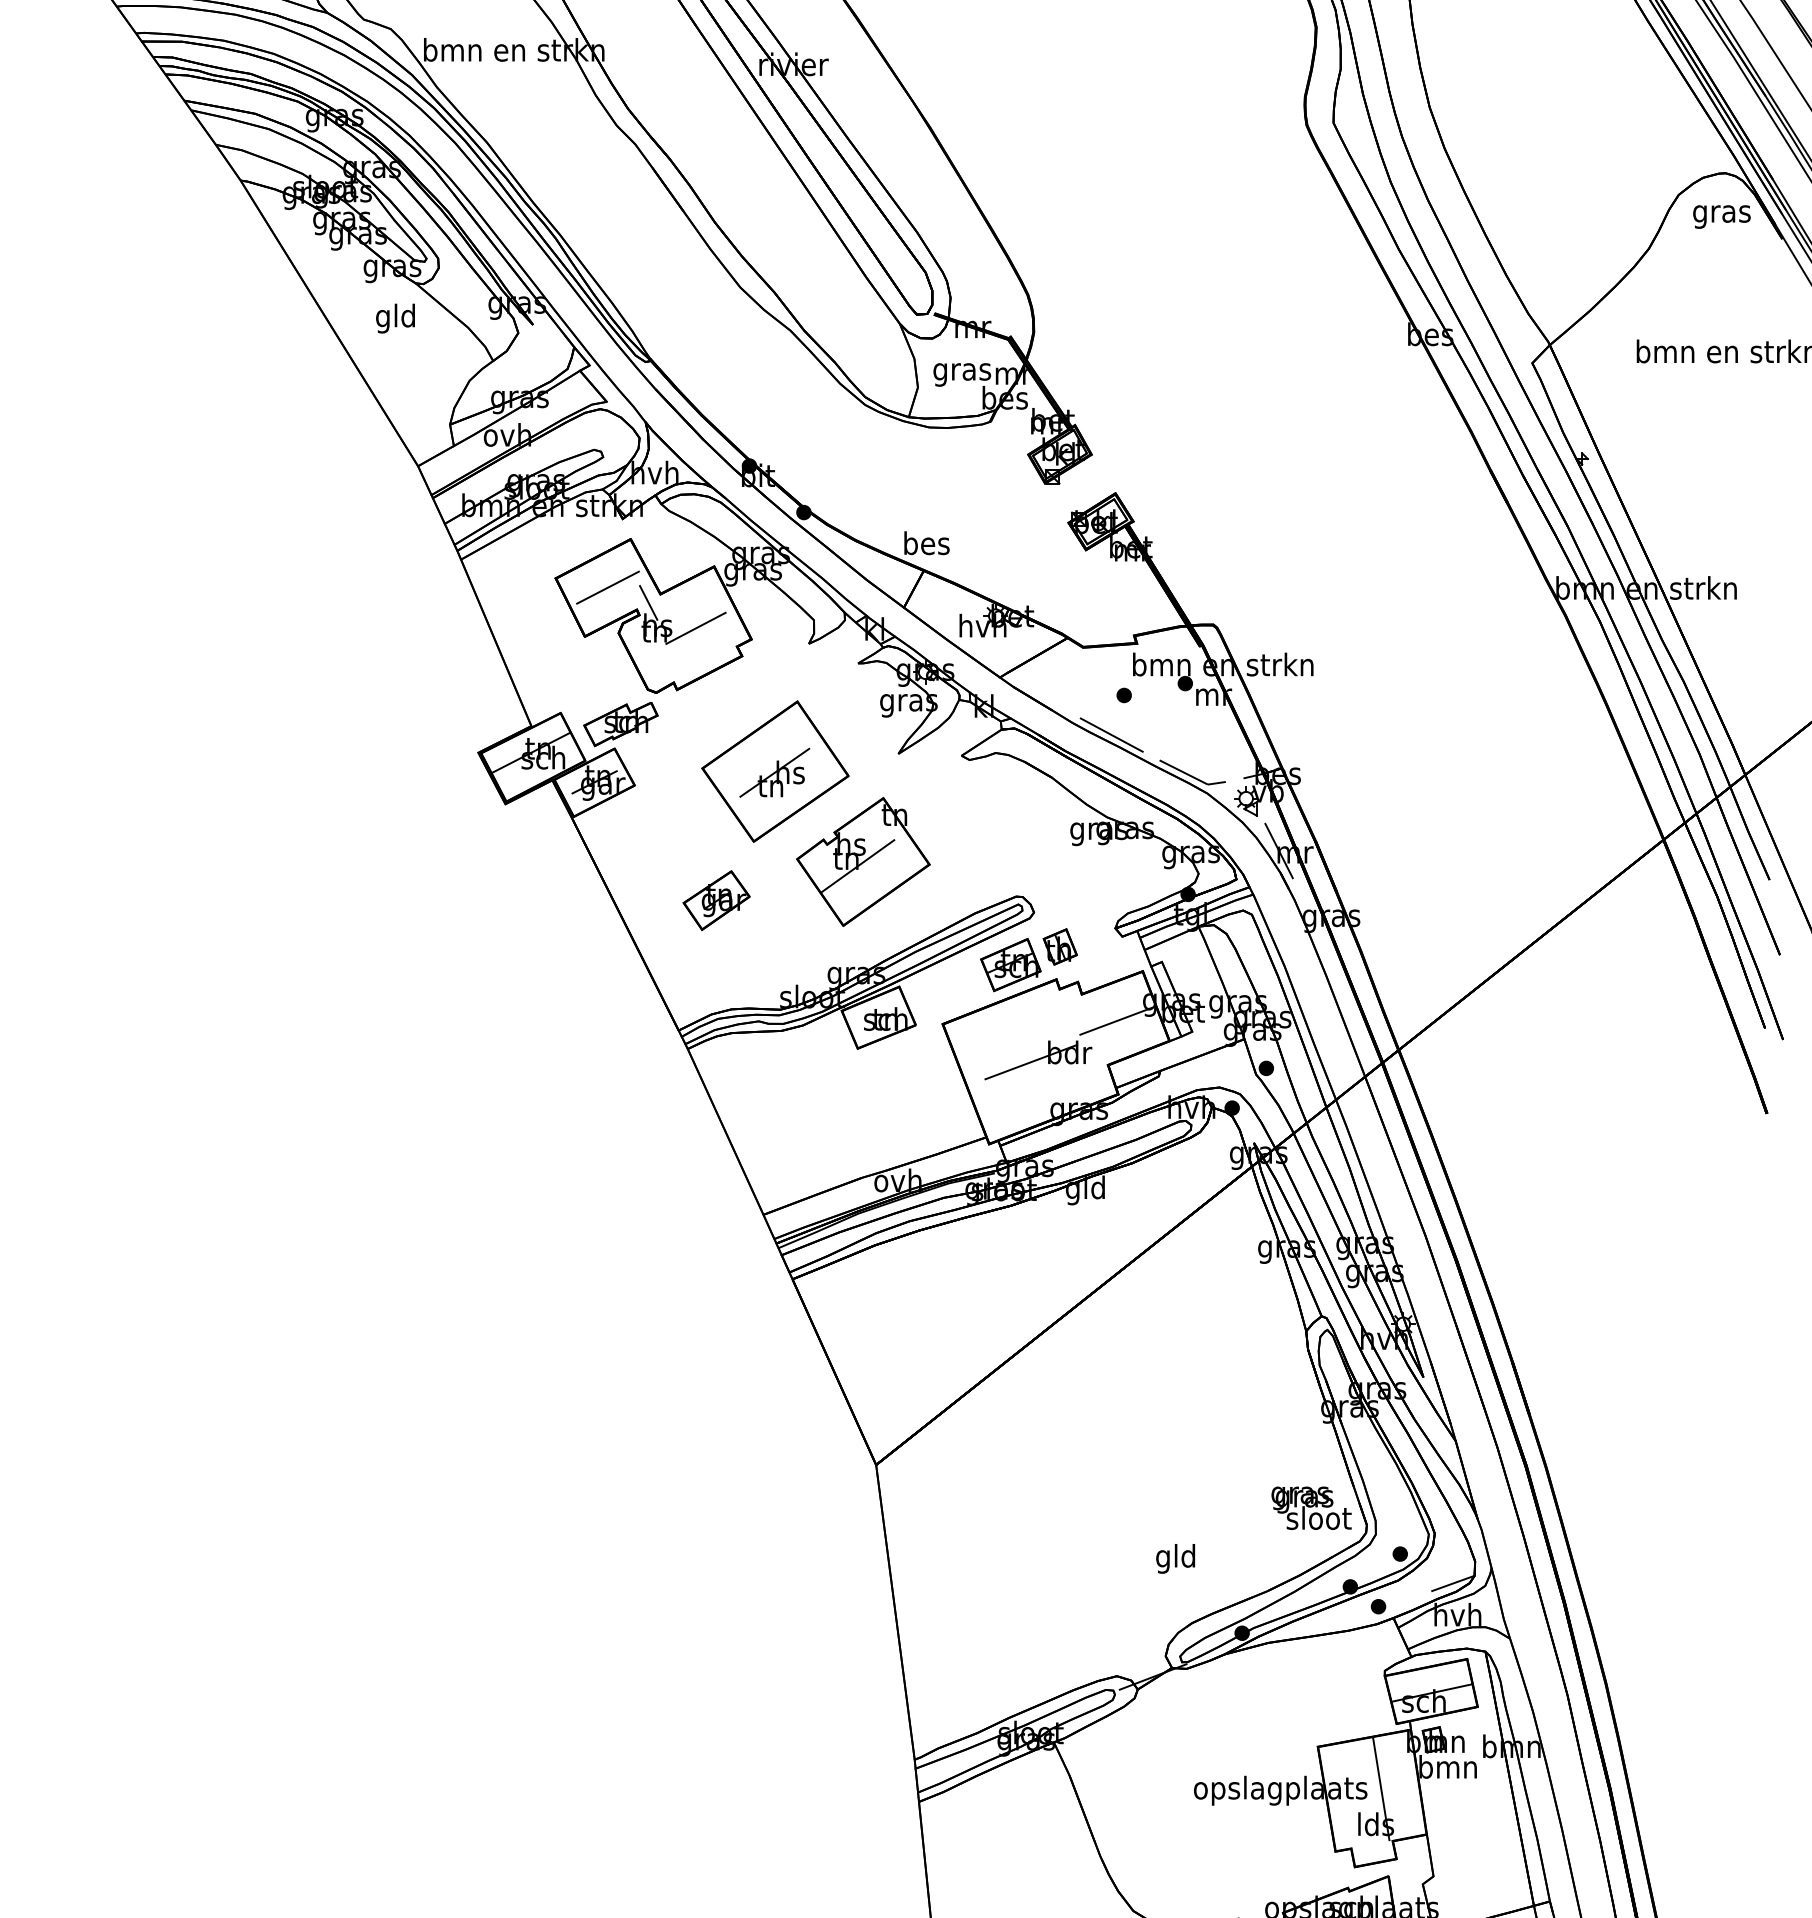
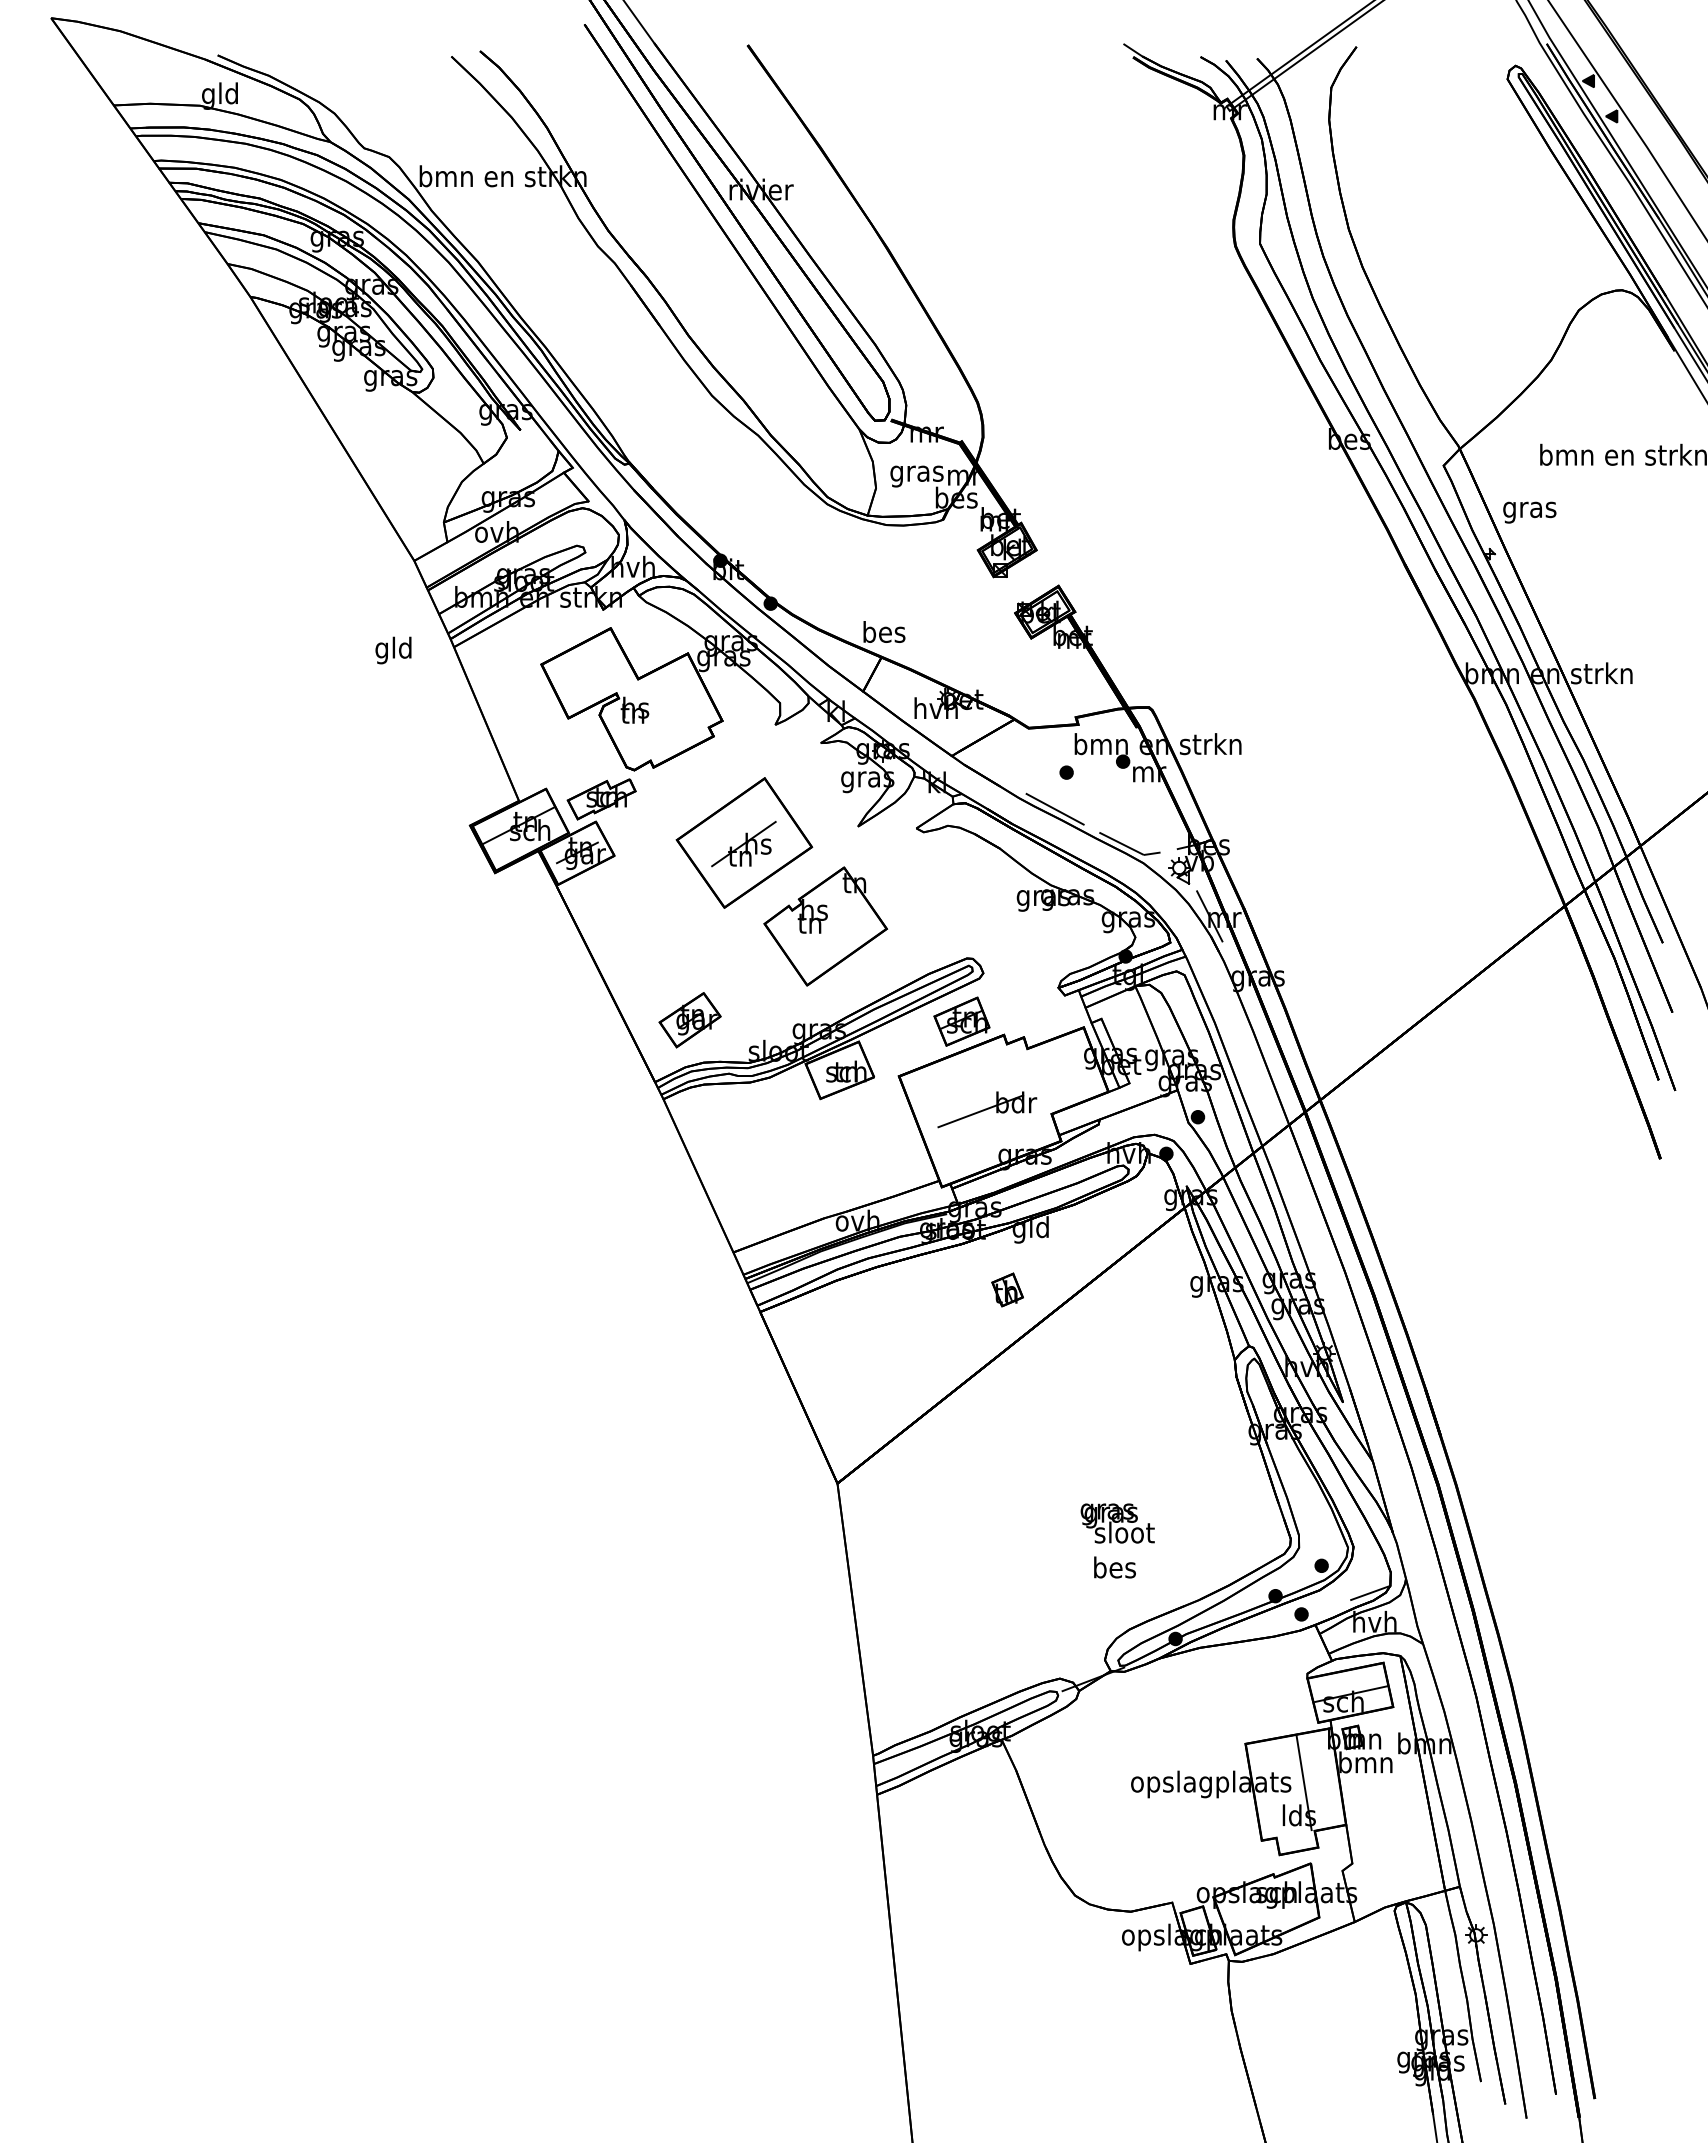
text: (1721, 216) -> (1529, 512), moved
text: (395, 318) -> (393, 650), moved
line: (607, 587) -> (589, 672), removed
line: (648, 602) -> (627, 686), removed
line: (695, 628) -> (670, 710), removed
line: (857, 866) -> (820, 930), removed
part: (715, 900) -> (689, 1020), moved
part: (1060, 946) -> (1007, 1289), moved
line: (1117, 1021) -> (1060, 1073), removed
text: (1311, 1508) -> (1117, 1523), moved
text: (1176, 1559) -> (1114, 1570), gld -> bes

